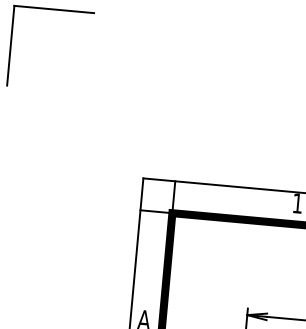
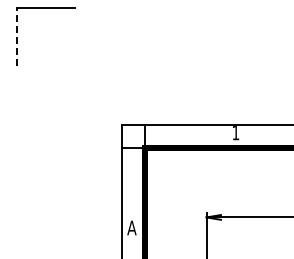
line: (10, 44) -> (16, 36), solid -> dashed

